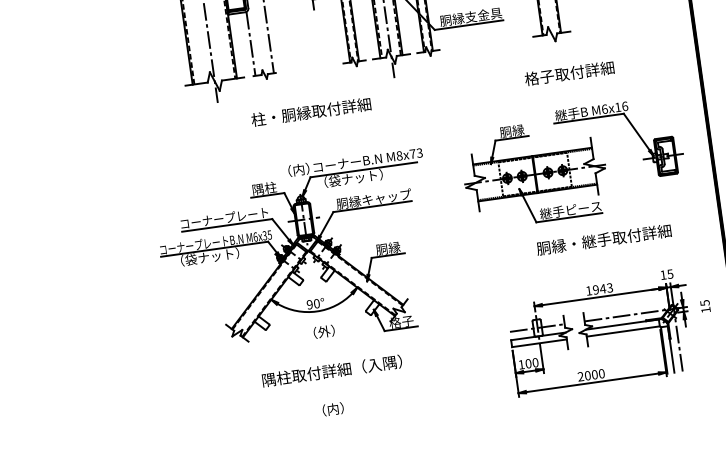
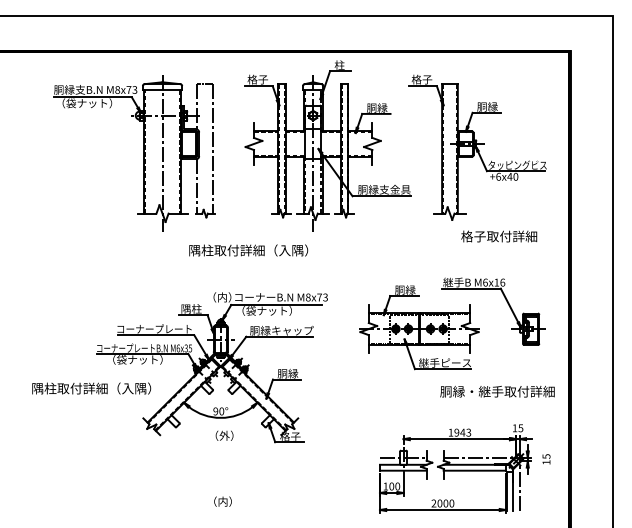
text: (569, 73) -> (499, 236), moved
text: (321, 110) -> (248, 250), 柱・胴縁取付詳細 -> 隅柱取付詳細（入隅）
text: (604, 239) -> (497, 391), moved
text: (331, 371) -> (91, 388), moved

